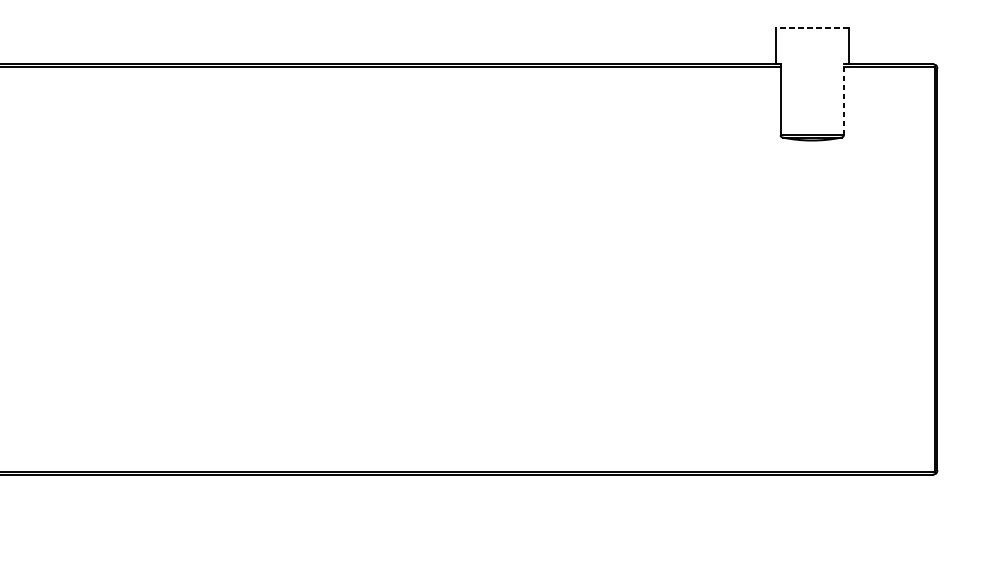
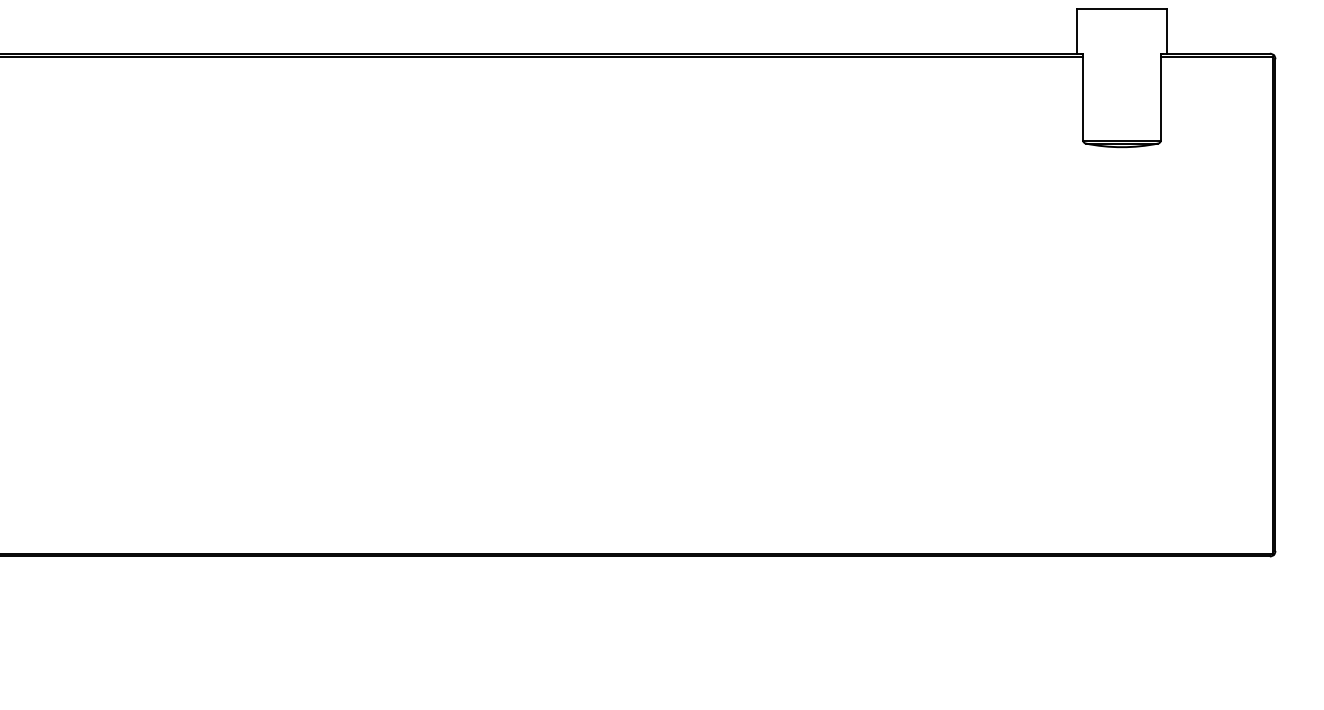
line: (812, 28) -> (1122, 9), dashed -> solid
line: (843, 99) -> (1160, 97), dashed -> solid

